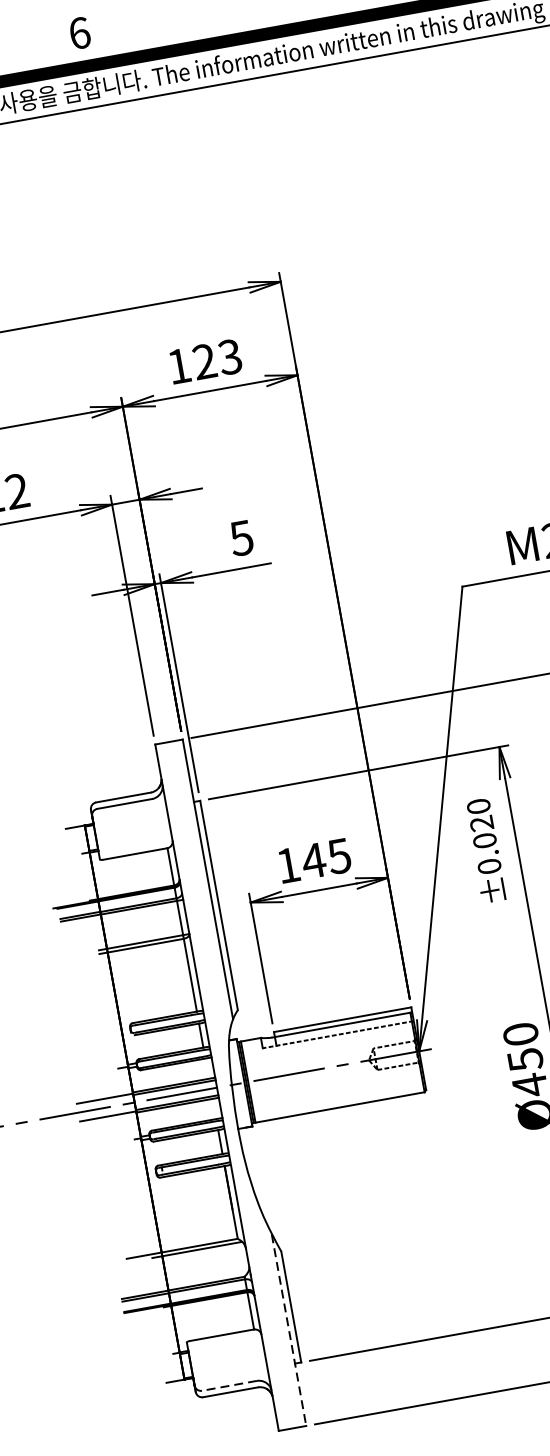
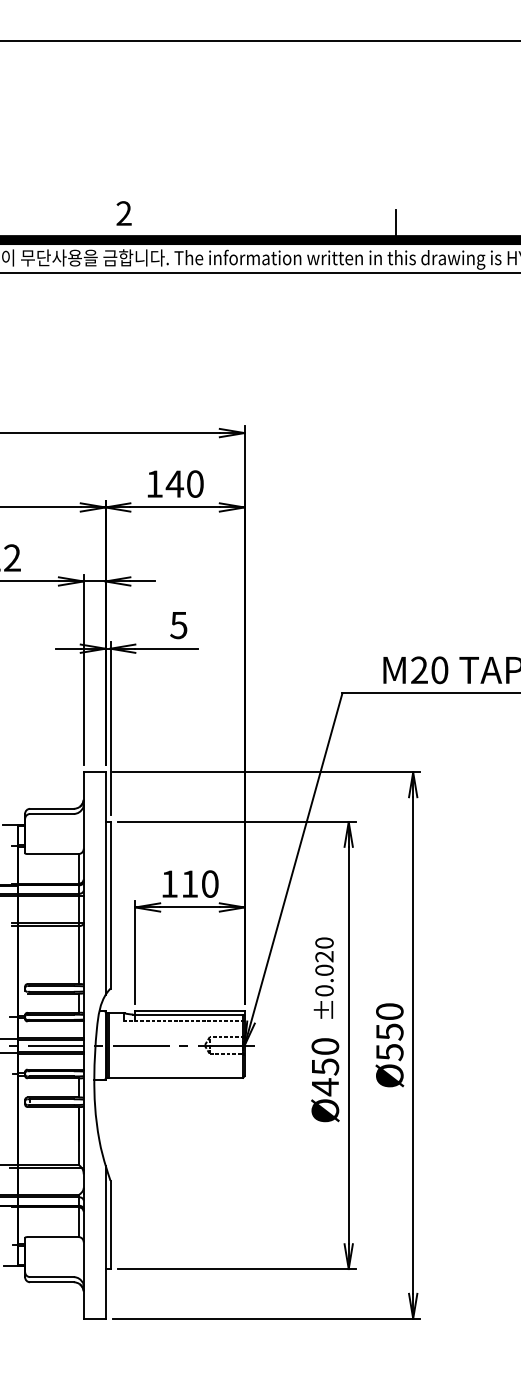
text: (78, 33) -> (123, 213), 6 -> 2
text: (216, 358) -> (184, 483), 123 -> 140
text: (485, 850) -> (323, 977), moved
text: (325, 857) -> (199, 883), 145 -> 110
line: (288, 1330) -> (105, 1242), dashed -> solid
line: (228, 1386) -> (51, 1277), dashed -> solid

